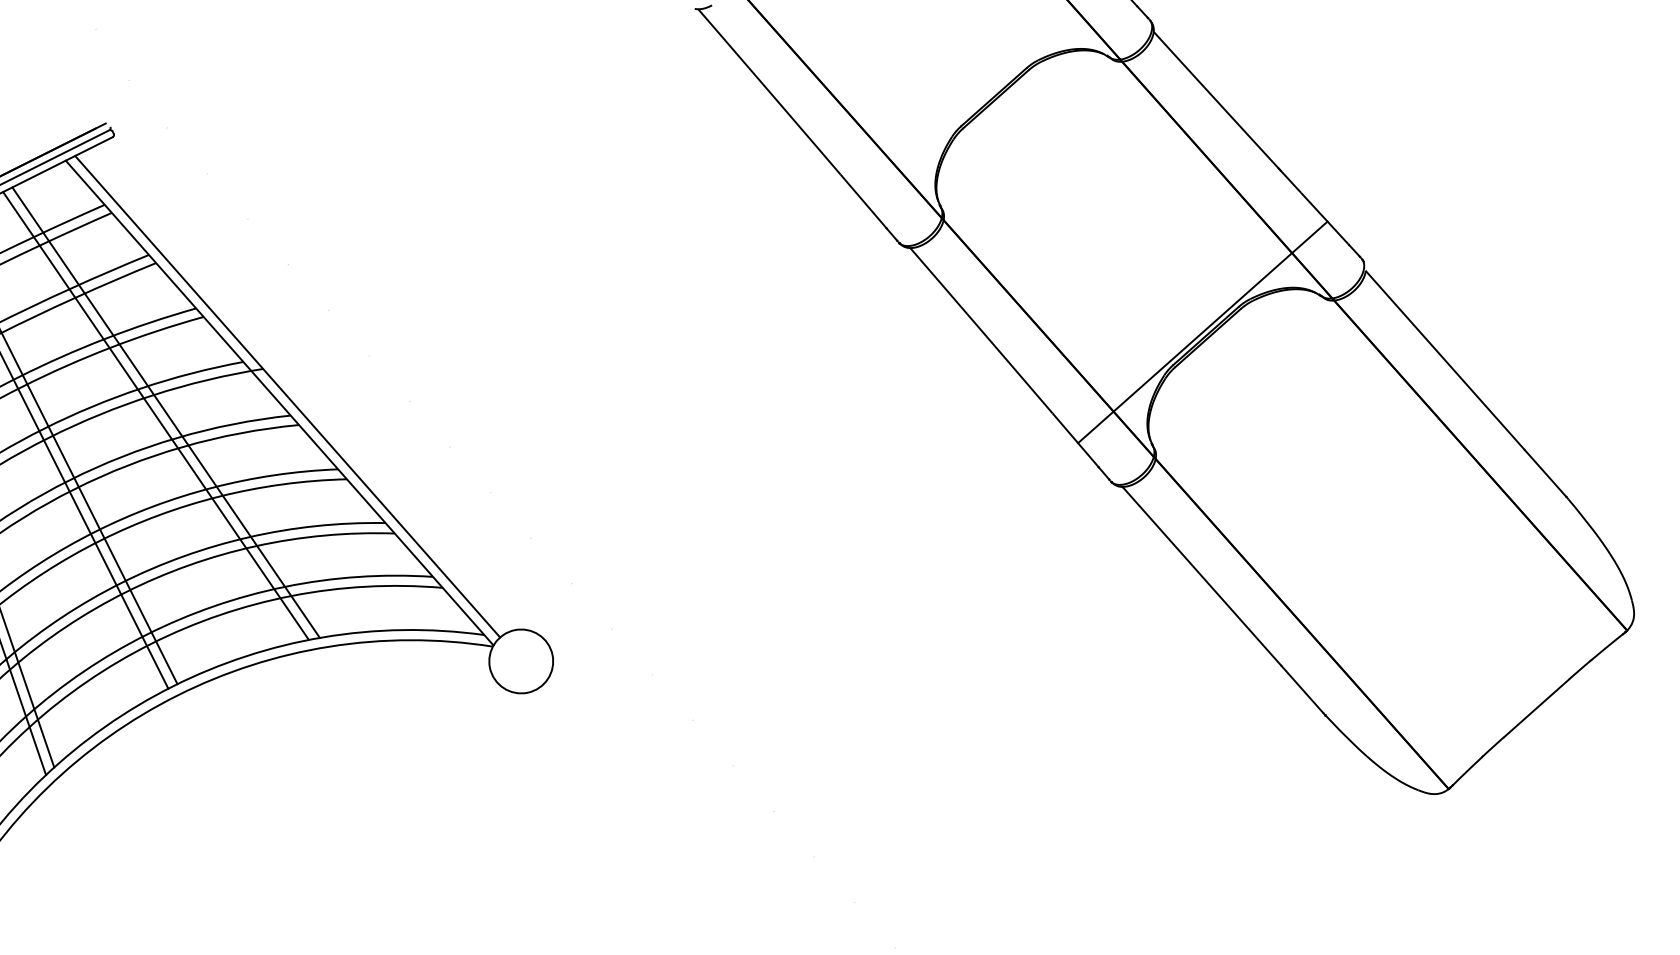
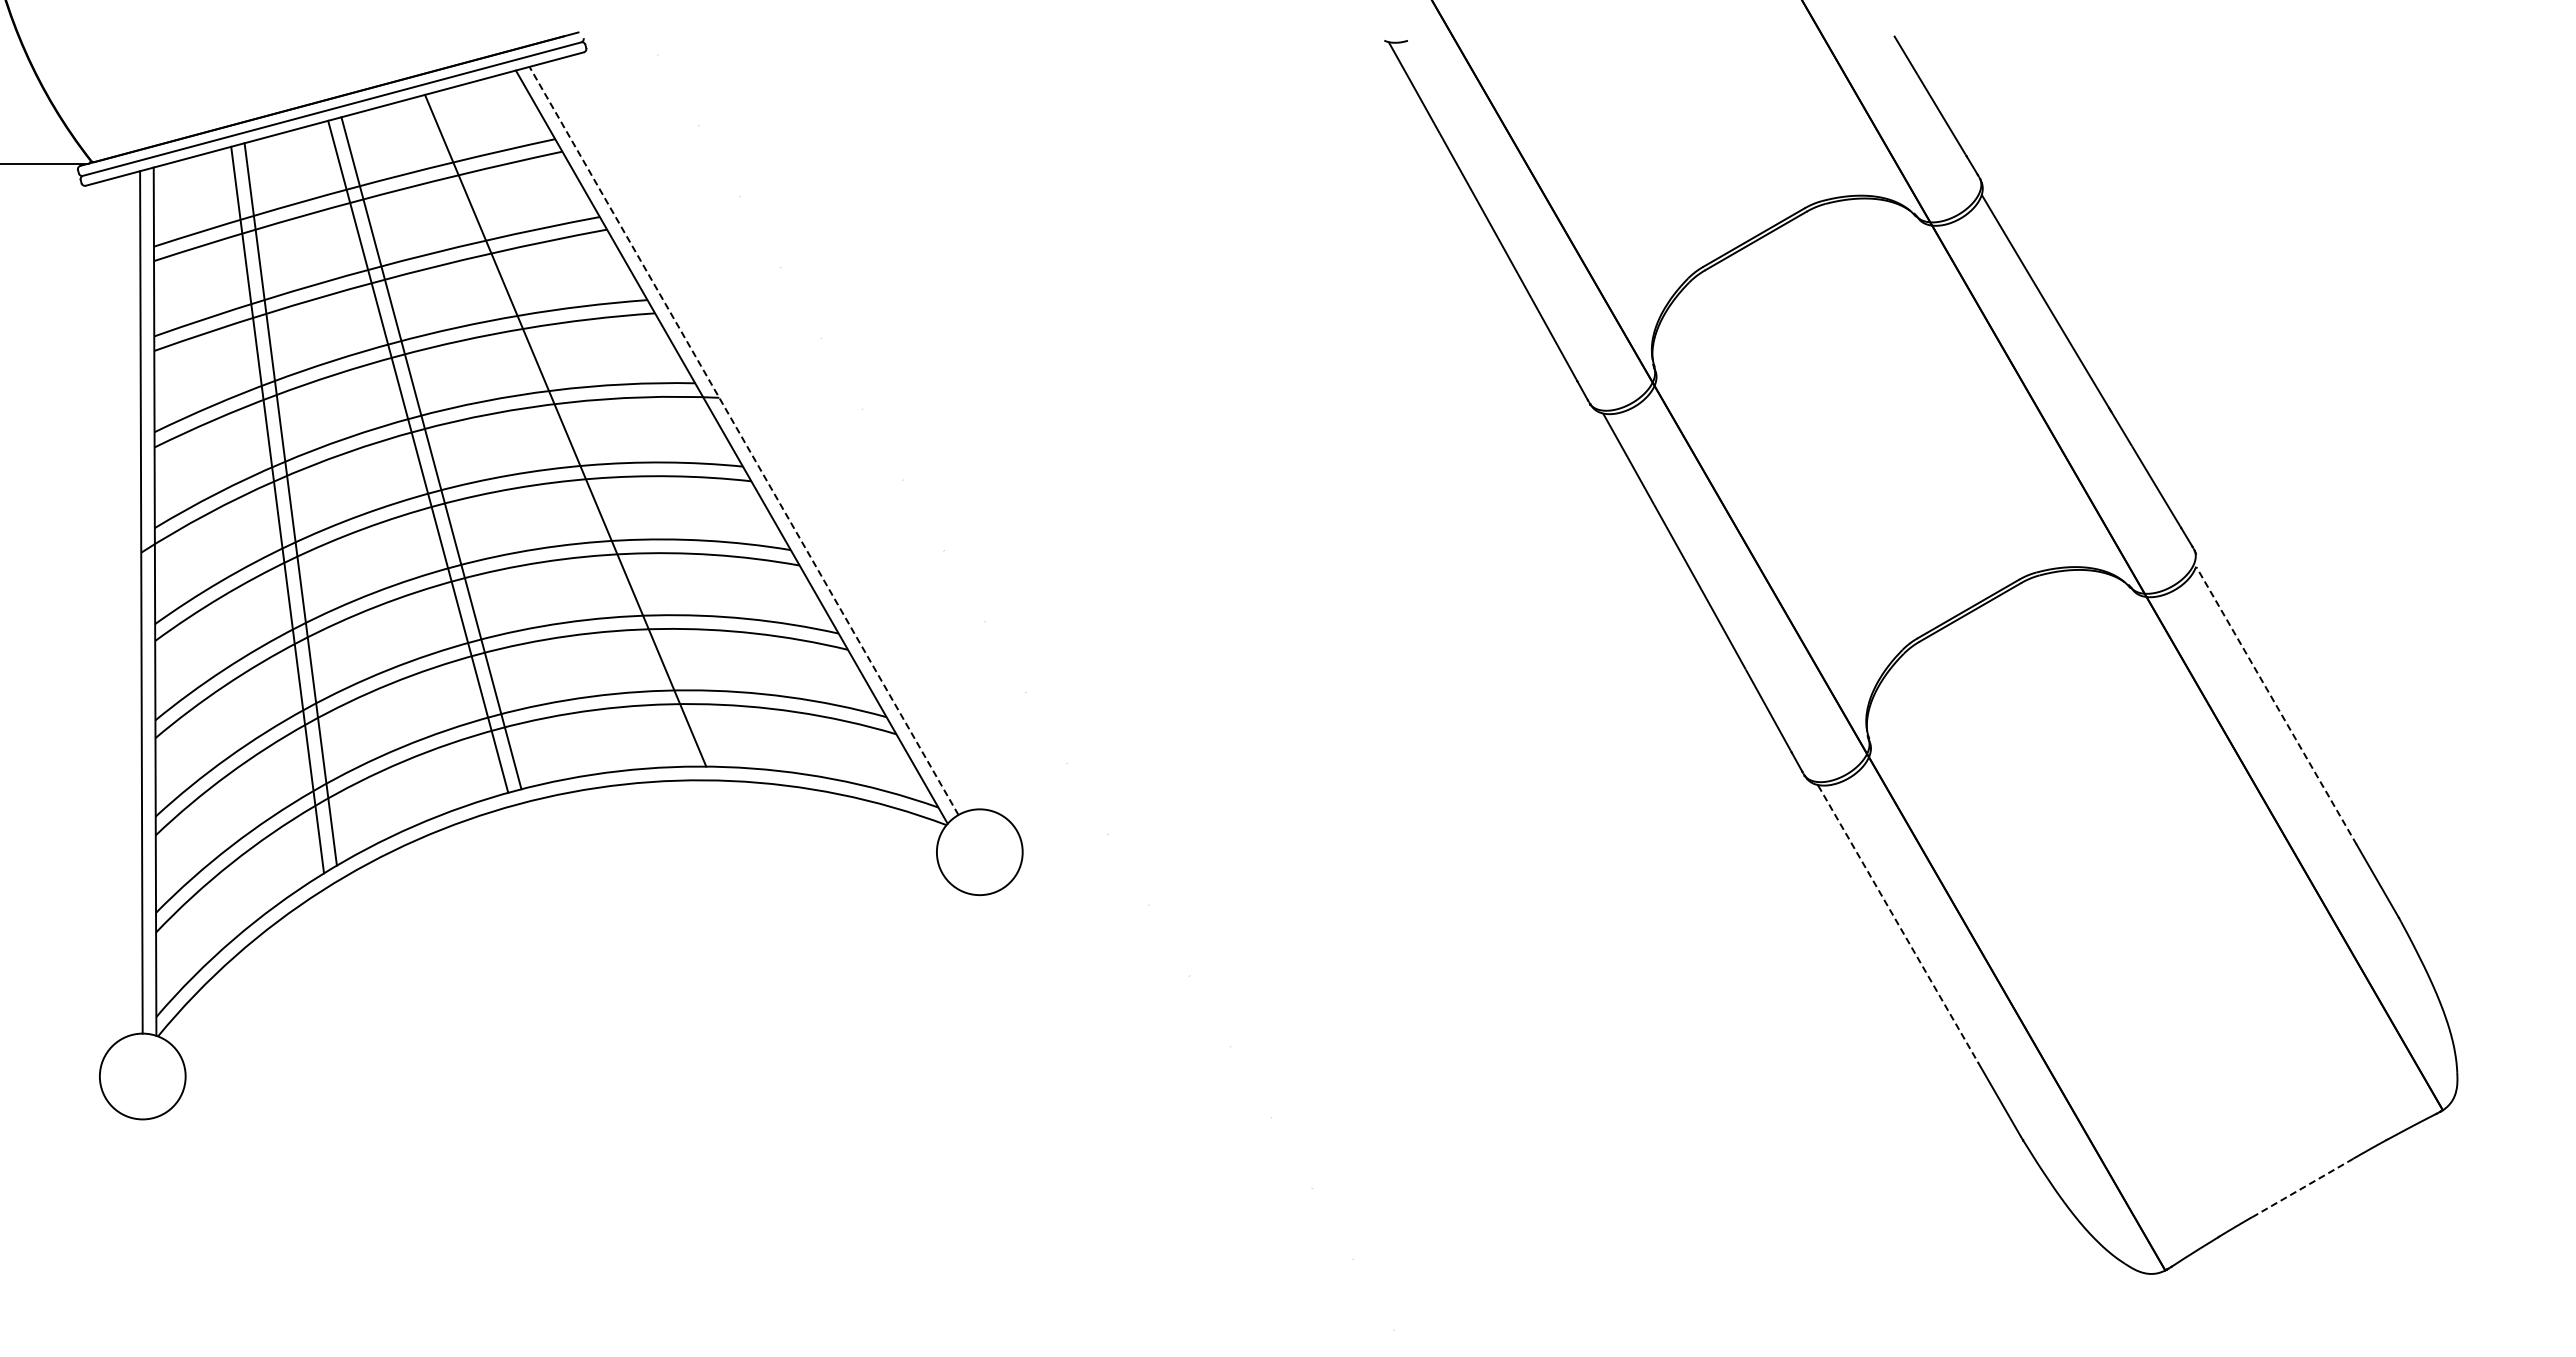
line: (1203, 332) -> (1965, 603), removed
line: (1445, 360) -> (2276, 705), solid -> dashed
line: (287, 396) -> (743, 440), solid -> dashed
line: (165, 412) -> (579, 428), removed
line: (1202, 576) -> (1898, 924), solid -> dashed
line: (1537, 707) -> (2303, 1187), solid -> dashed

